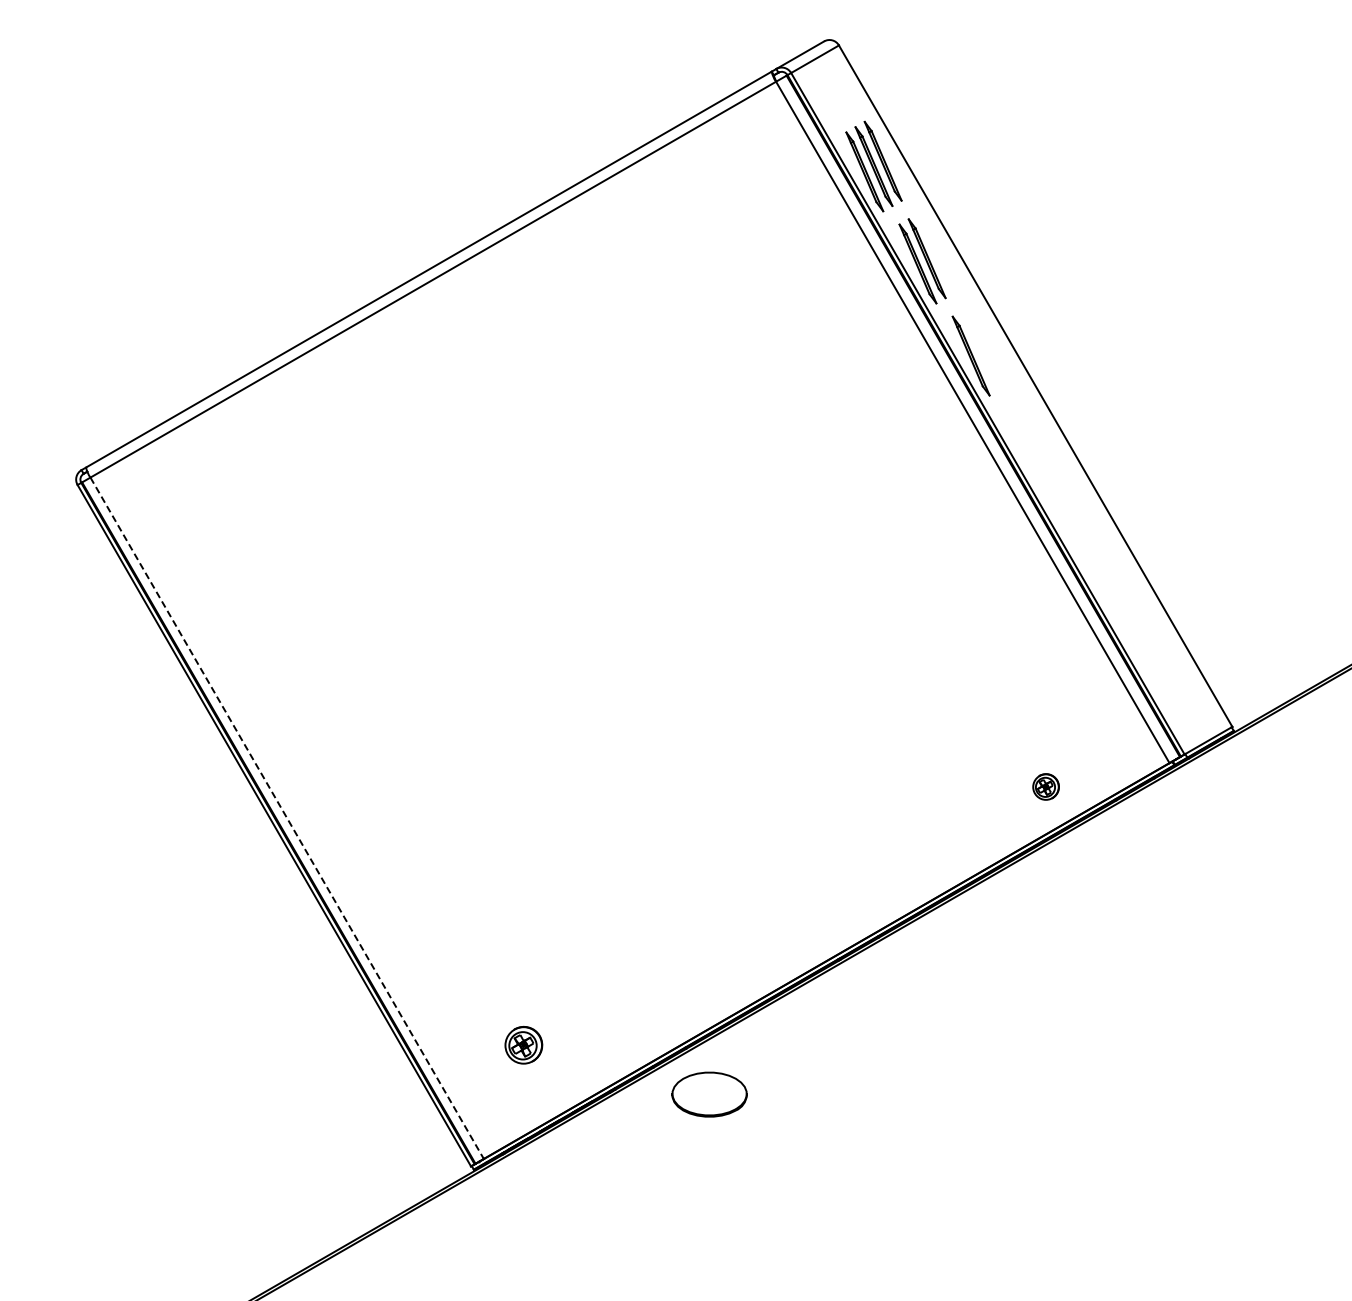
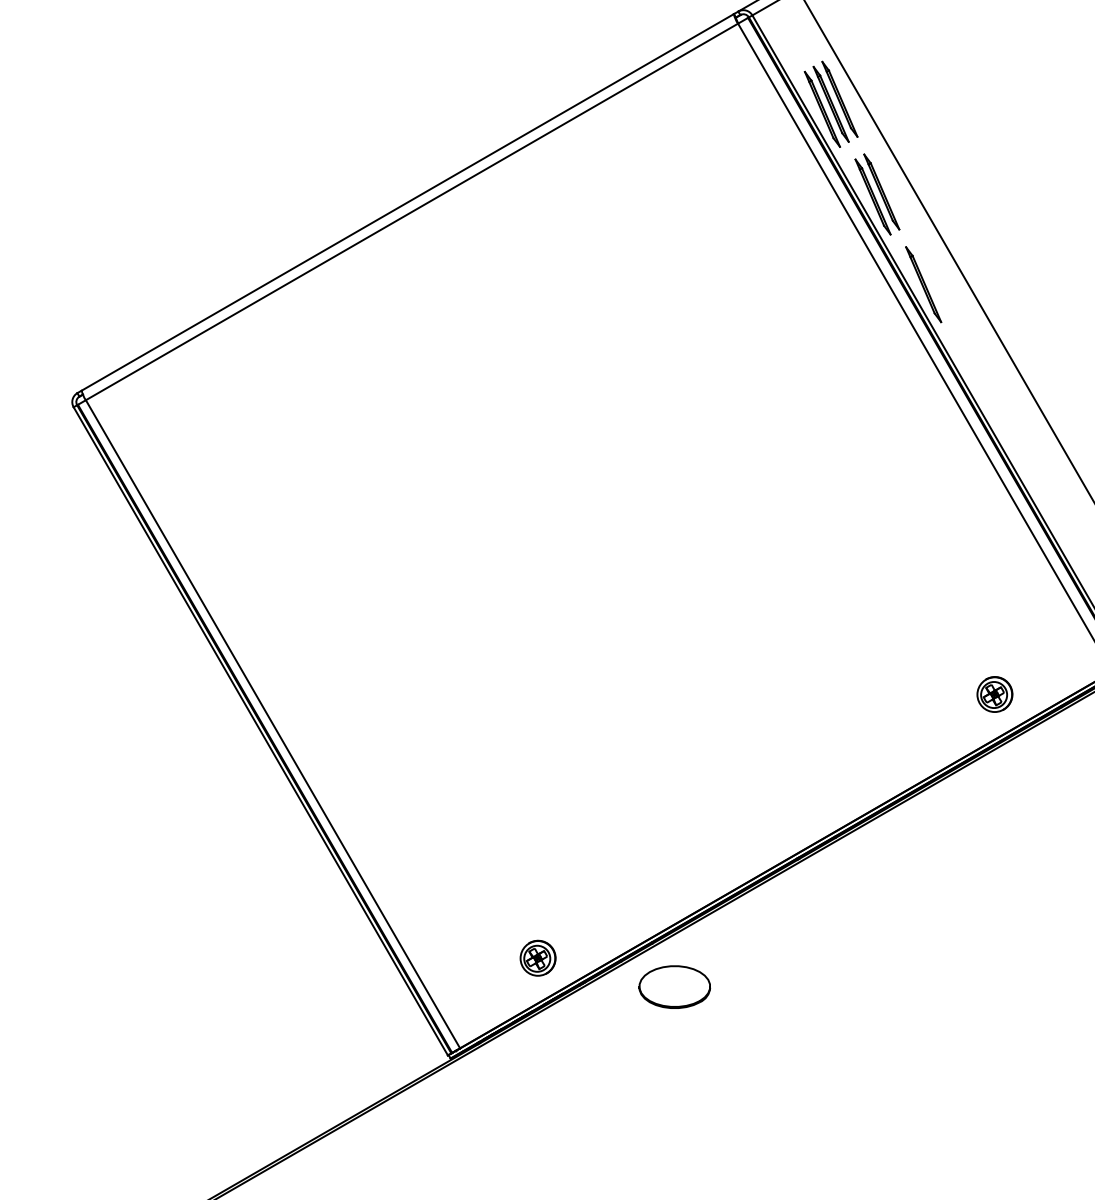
part: (1045, 786) -> (994, 694), size x1.43
line: (287, 818) -> (273, 724), dashed -> solid
part: (523, 1045) -> (537, 958), moved

